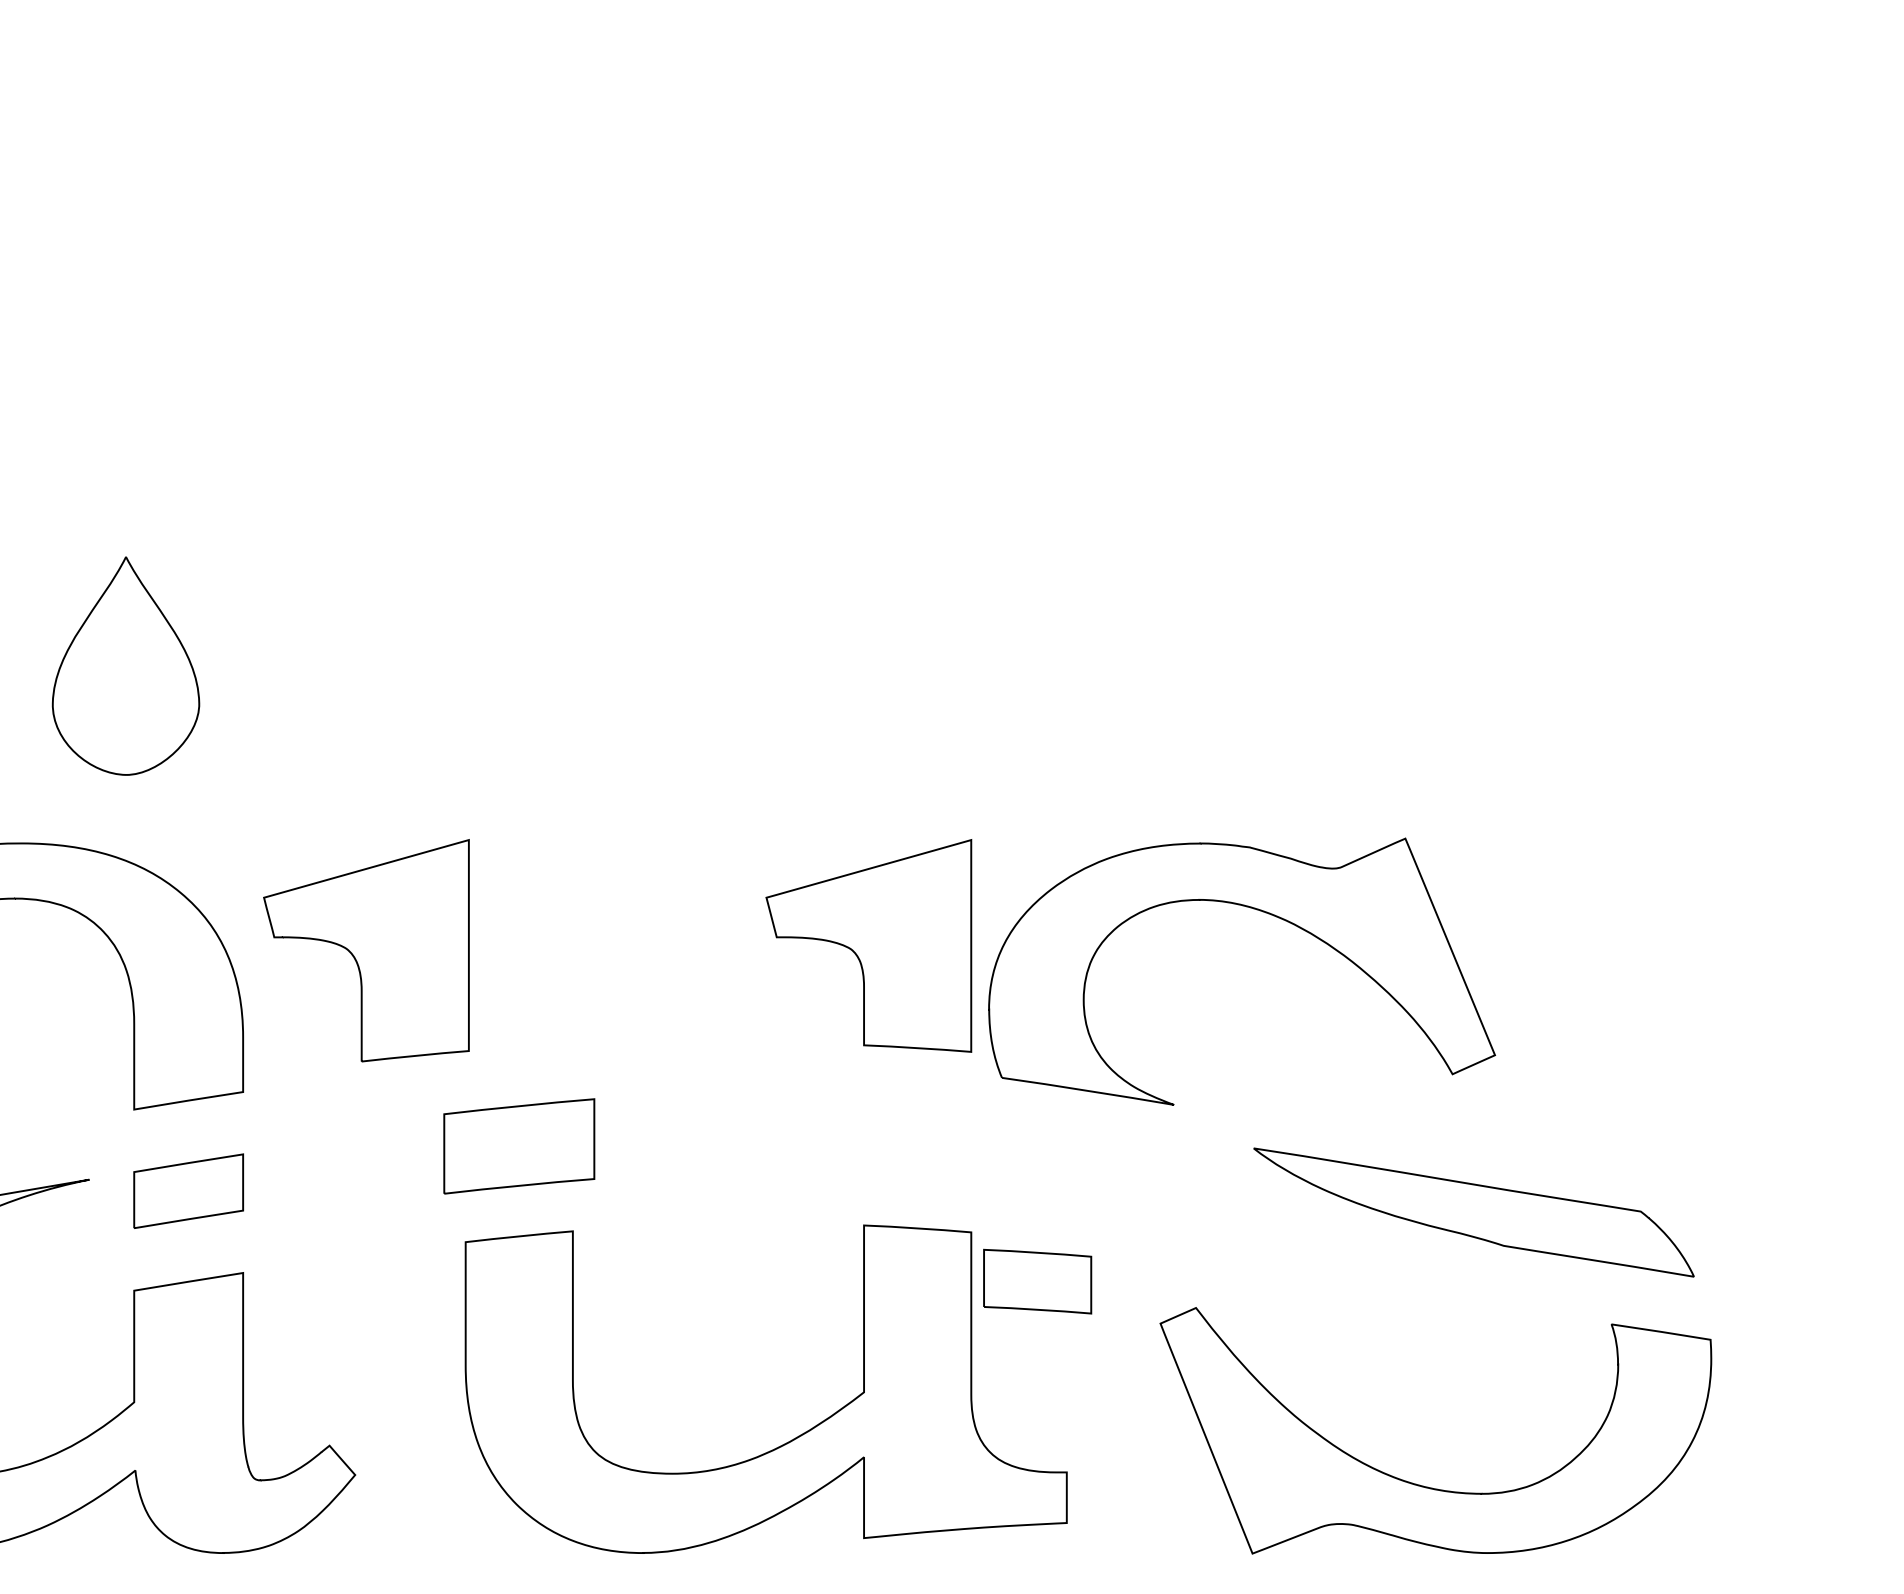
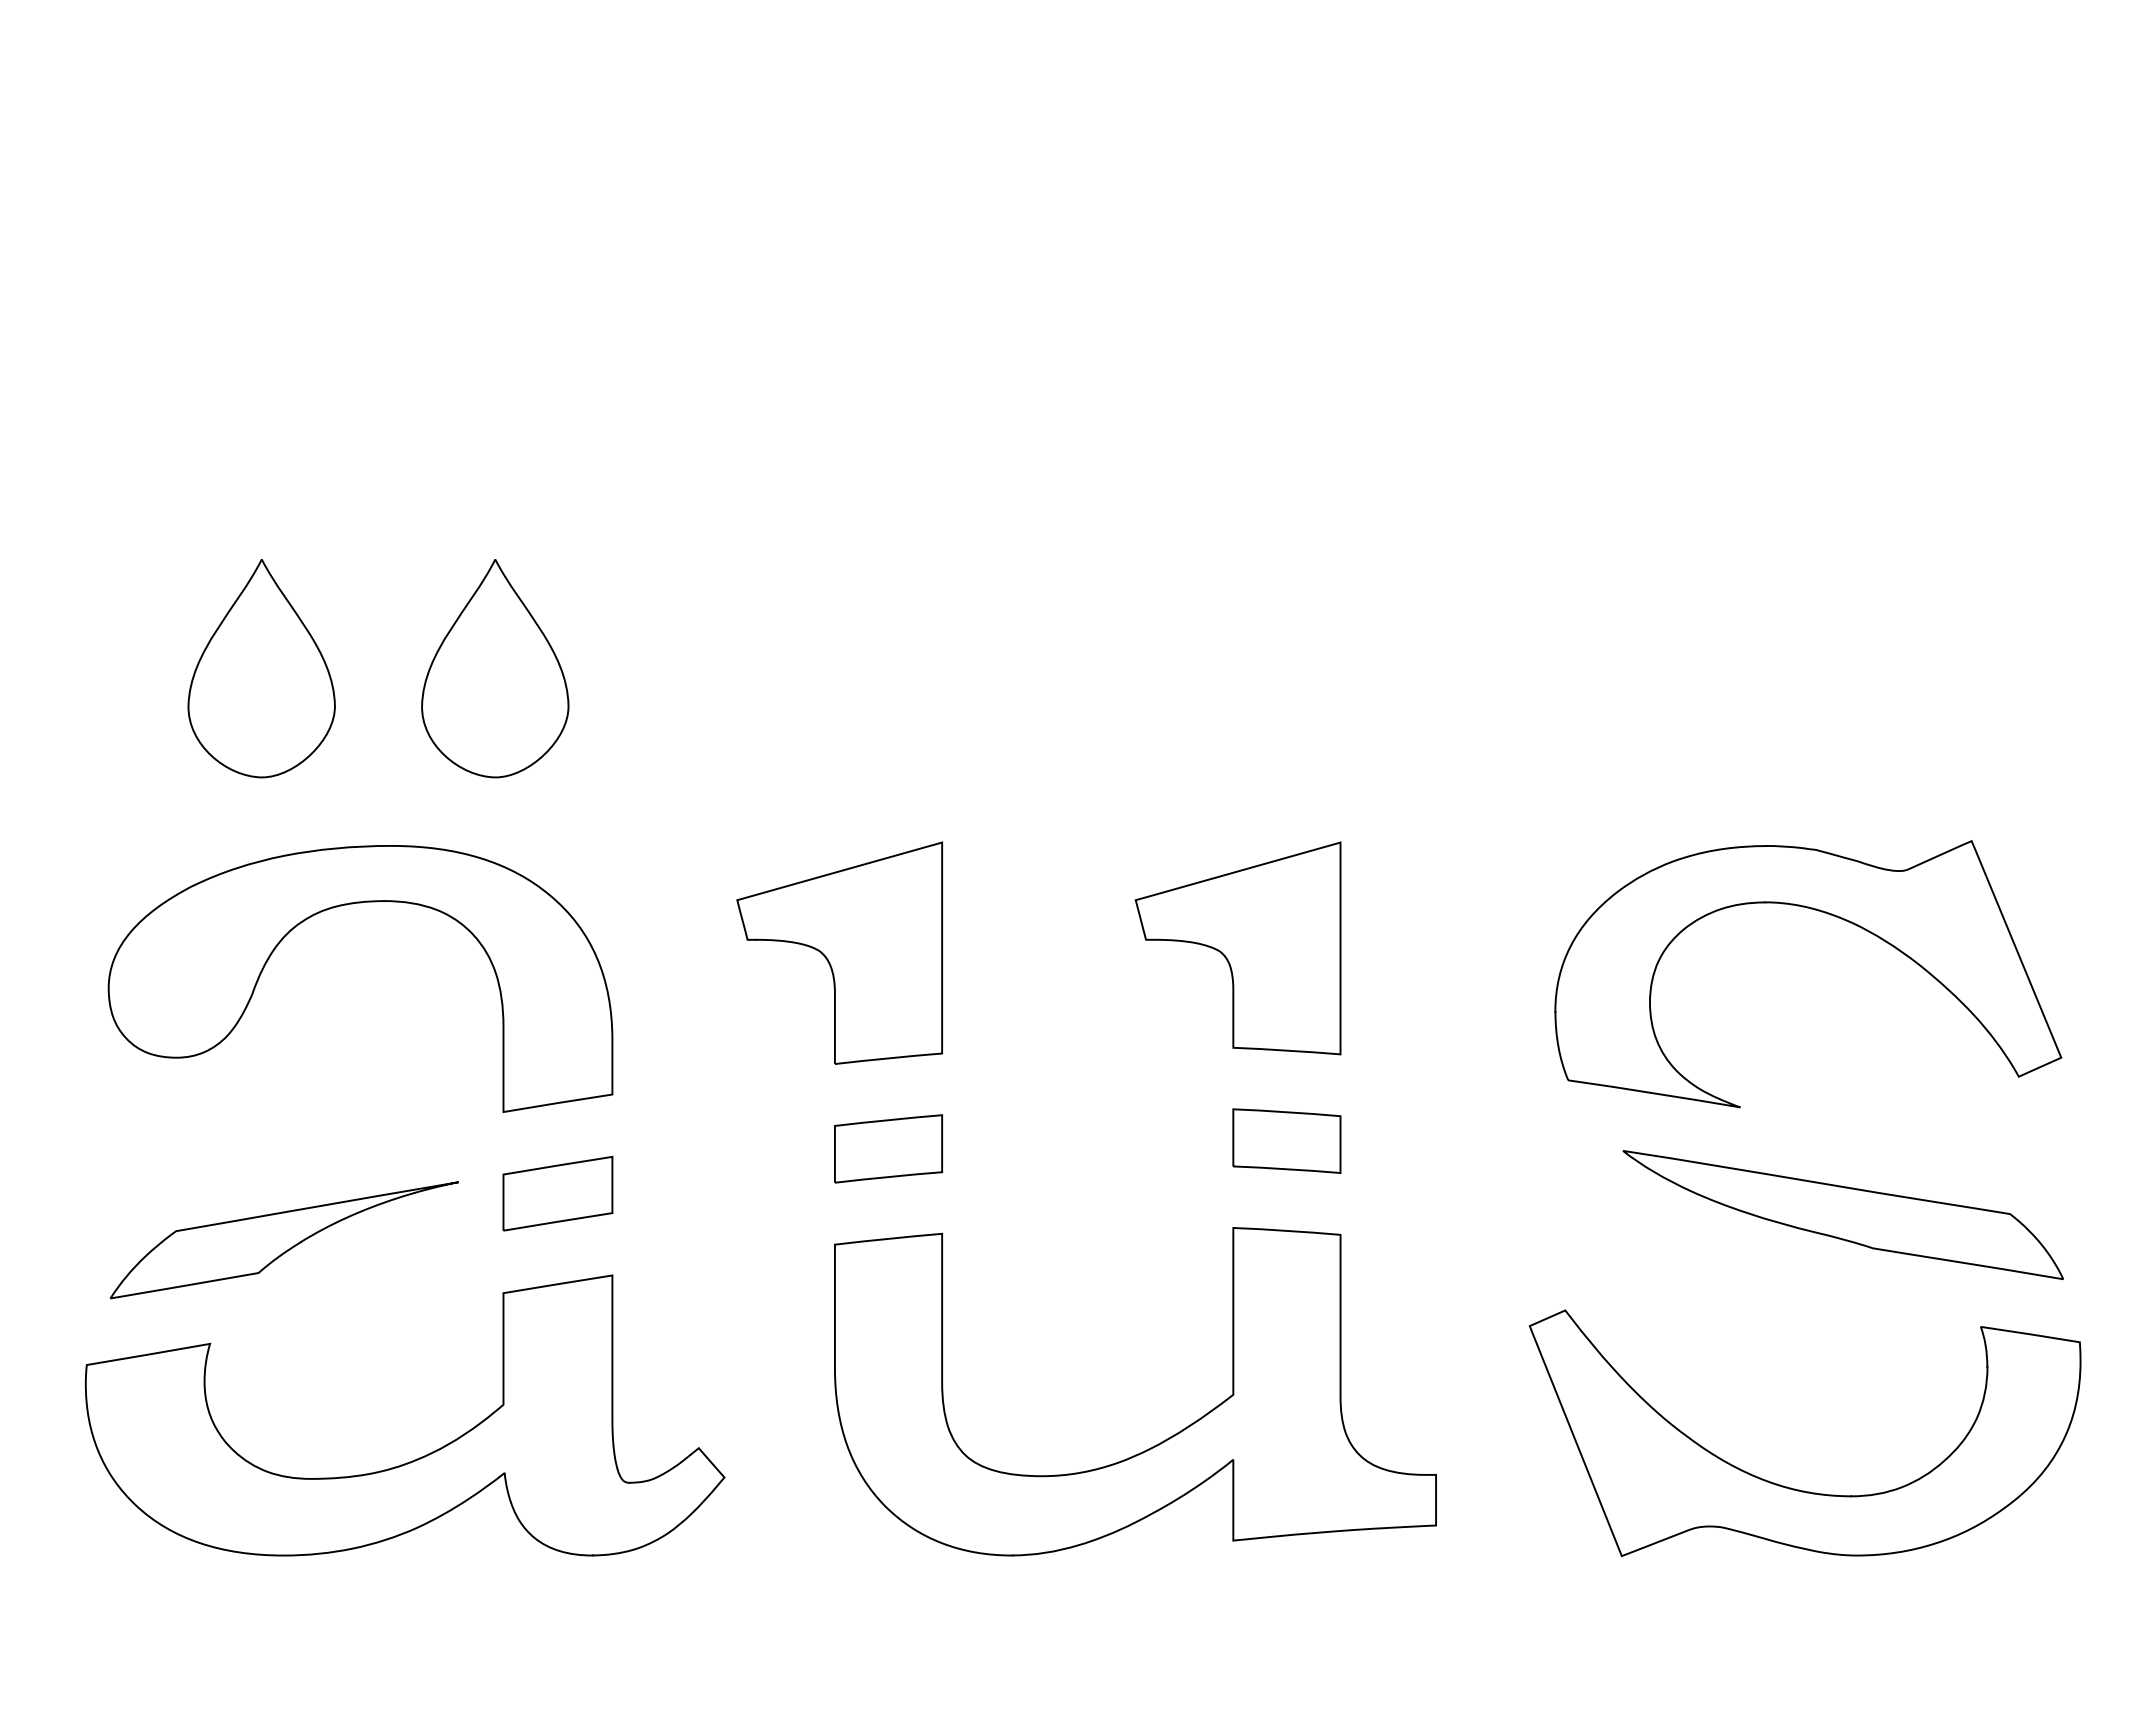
part: (1261, 912) -> (1827, 914), moved
part: (366, 950) -> (839, 952), moved
part: (519, 1146) -> (888, 1148), size x0.71
part: (1037, 1281) -> (1286, 1140), moved

